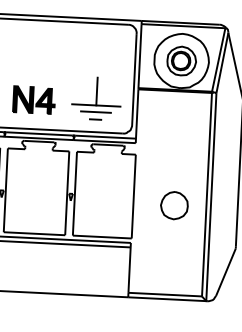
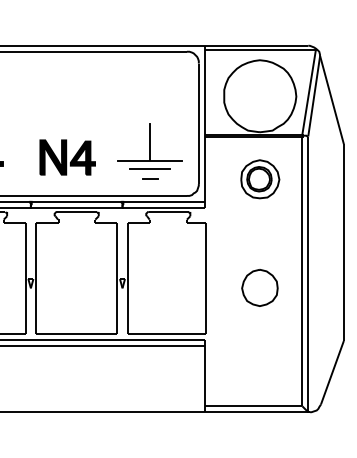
part: (181, 61) -> (260, 179), moved

